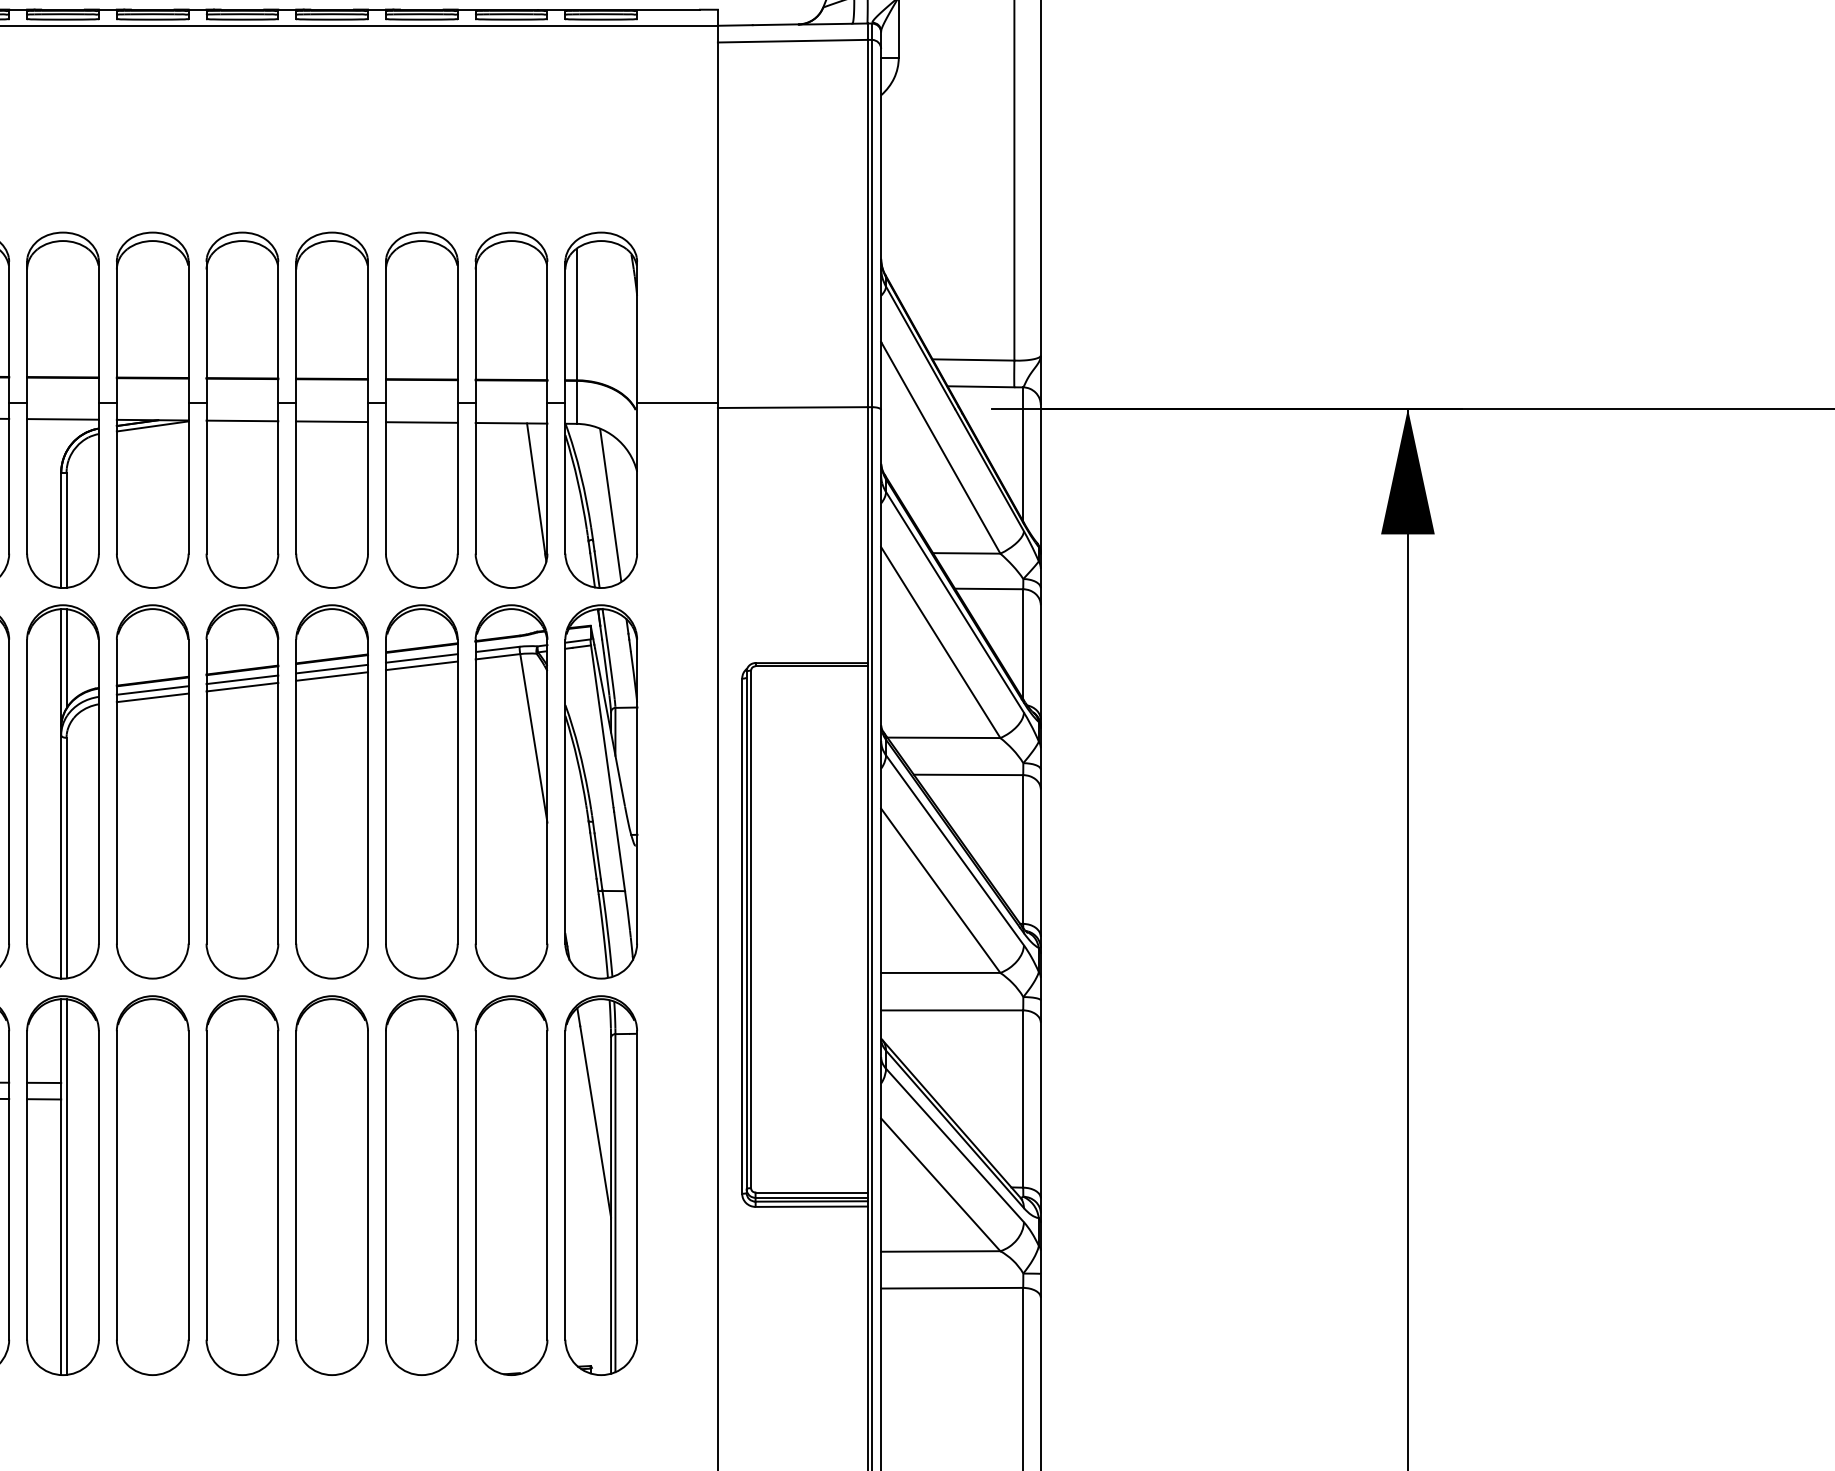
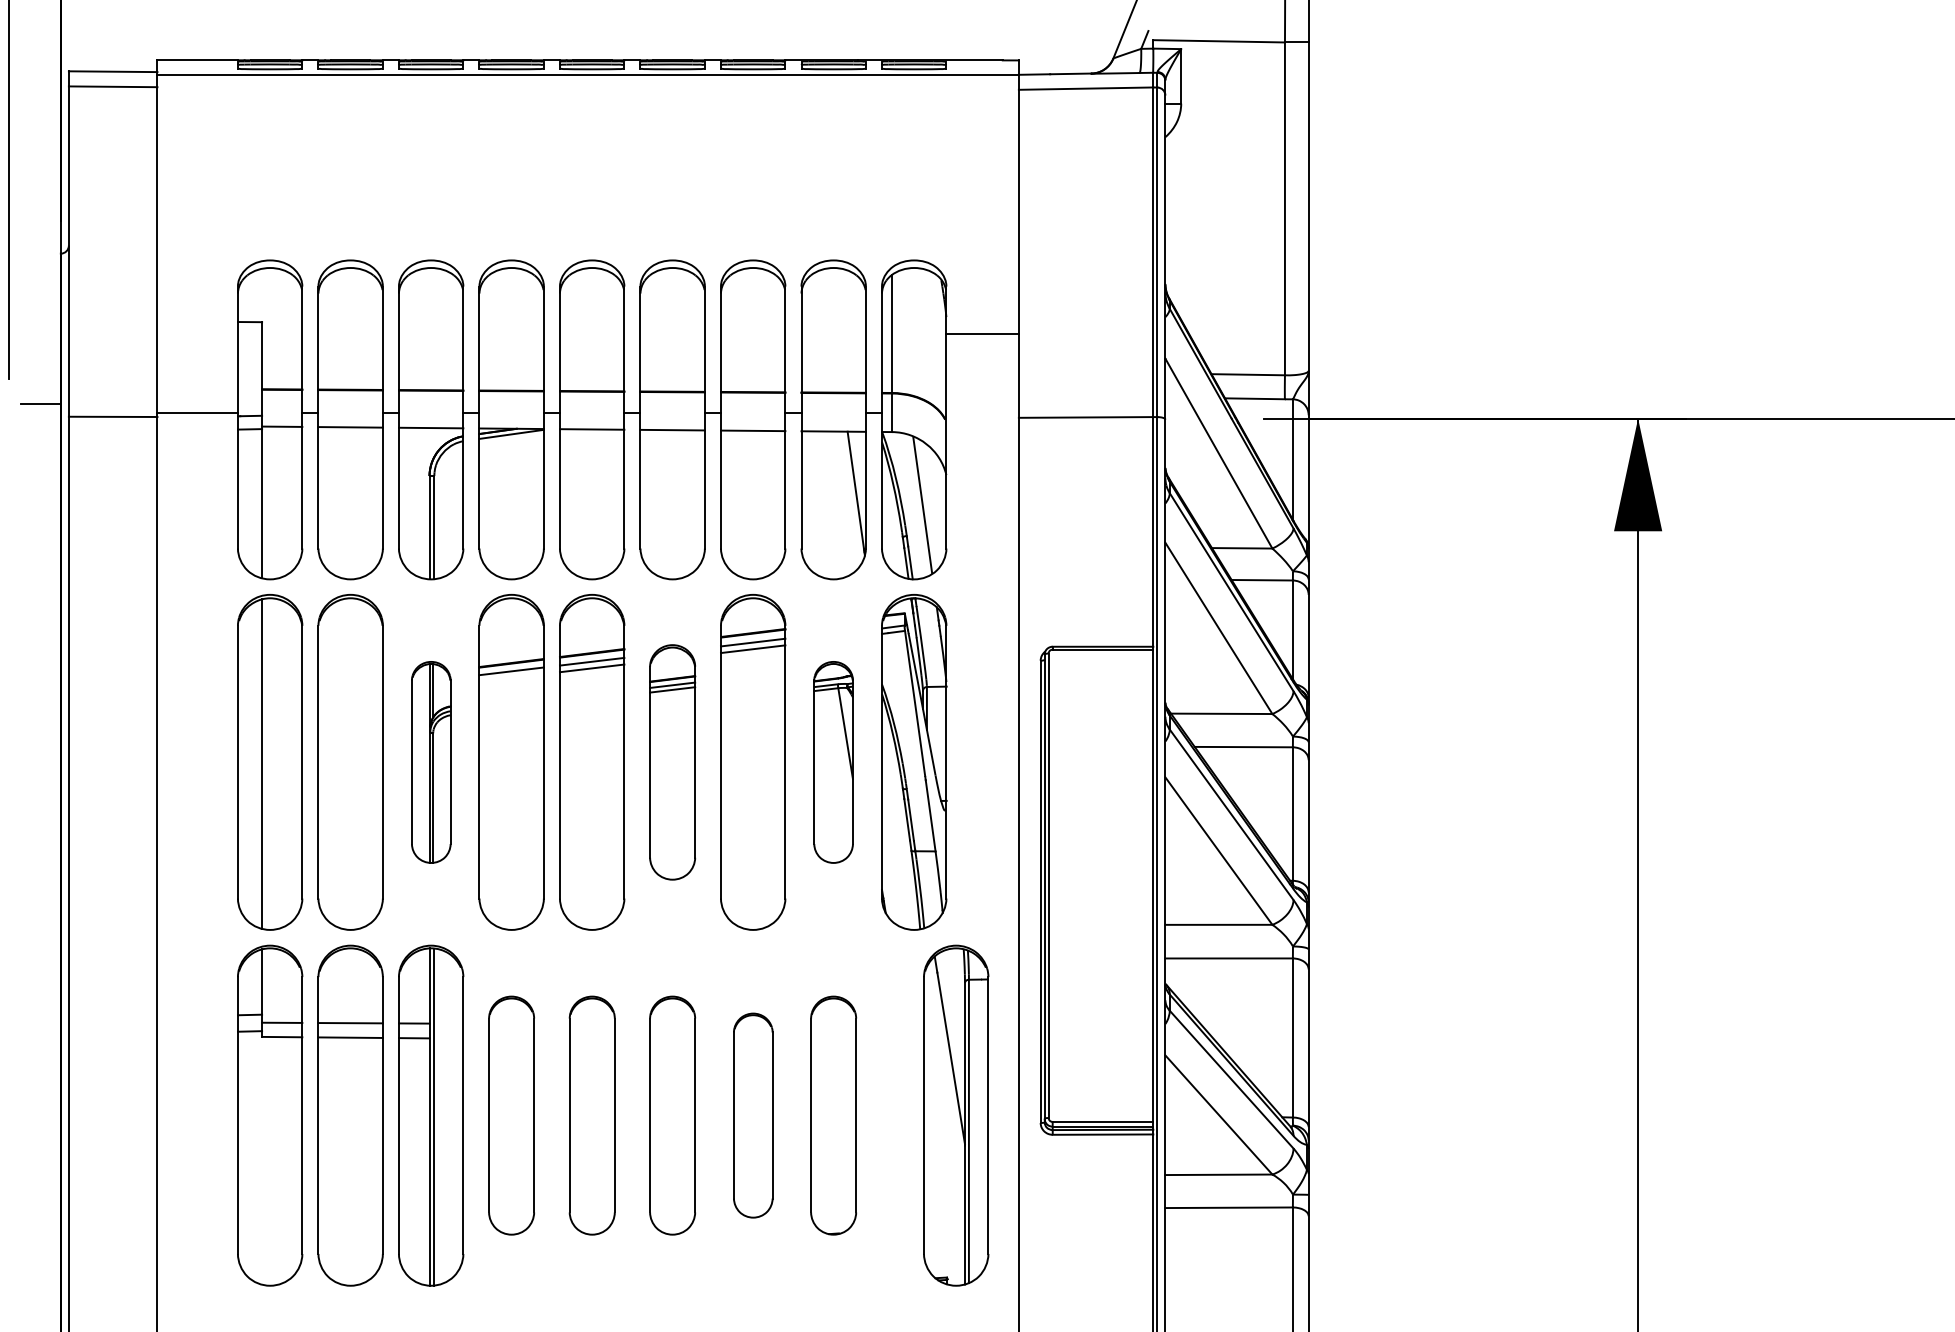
line: (677, 403) -> (982, 334), moved
line: (152, 697) -> (511, 677), removed
part: (63, 792) -> (431, 762), size x0.6
part: (331, 792) -> (672, 762), size x0.7
part: (511, 792) -> (833, 762), size x0.6
part: (152, 1185) -> (511, 1115), size x0.7
part: (242, 1185) -> (592, 1115), size x0.7
part: (331, 1185) -> (672, 1115), size x0.7
part: (422, 1185) -> (753, 1115), size x0.6
part: (511, 1185) -> (833, 1115), size x0.7
part: (601, 1185) -> (956, 1115), moved

